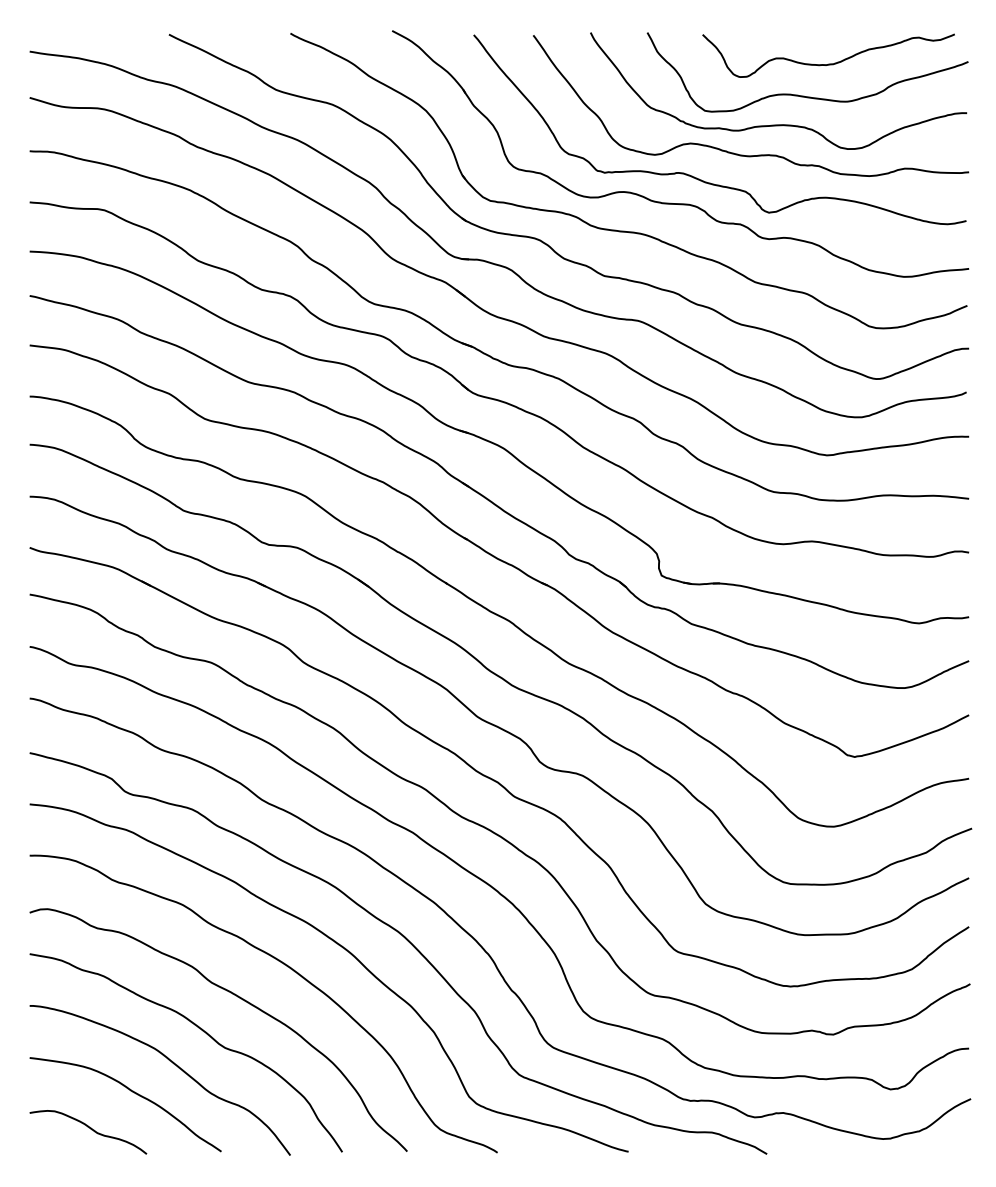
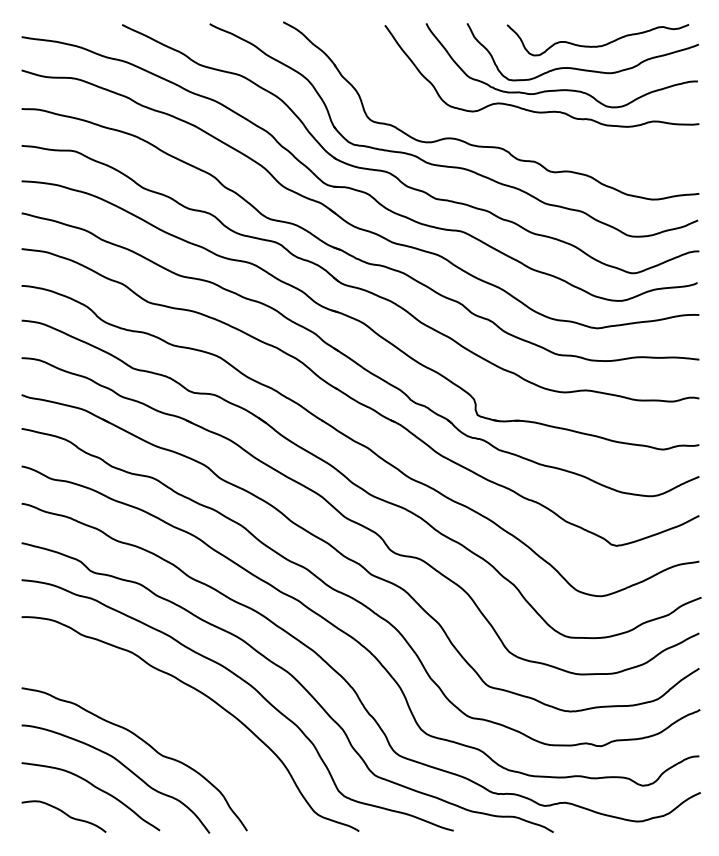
curve: (699, 178) -> (504, 128), removed
curve: (237, 997) -> (171, 719), removed

